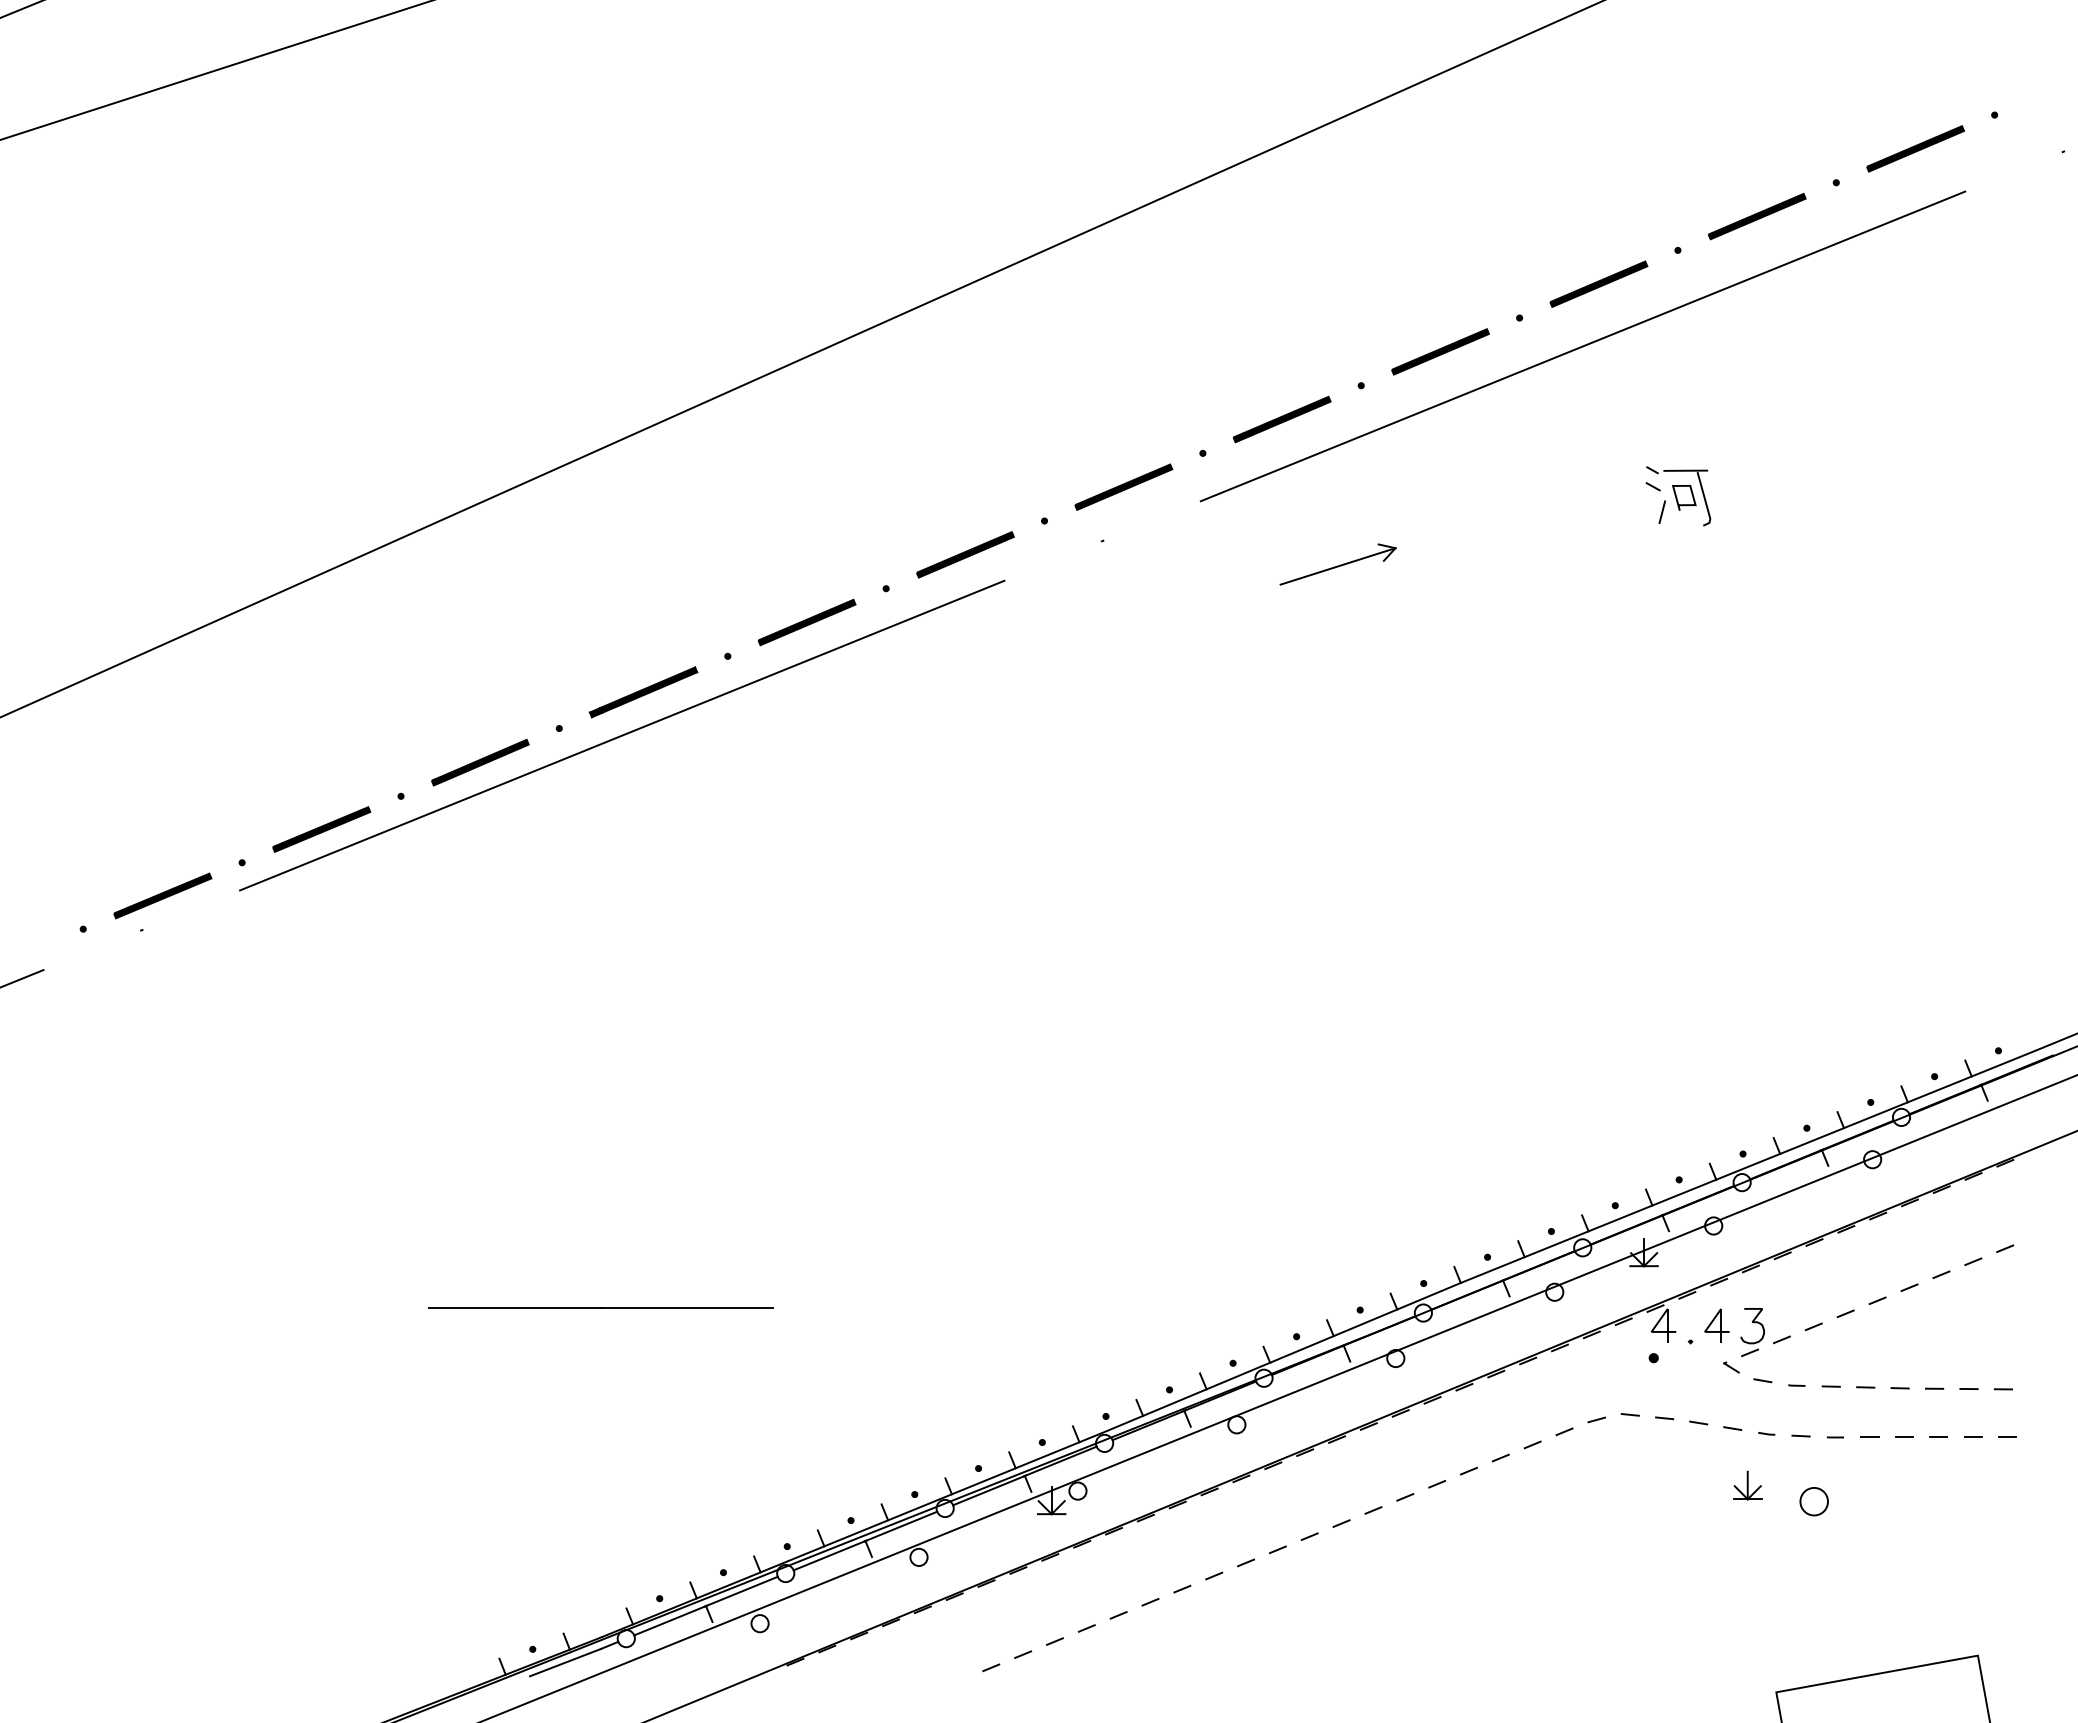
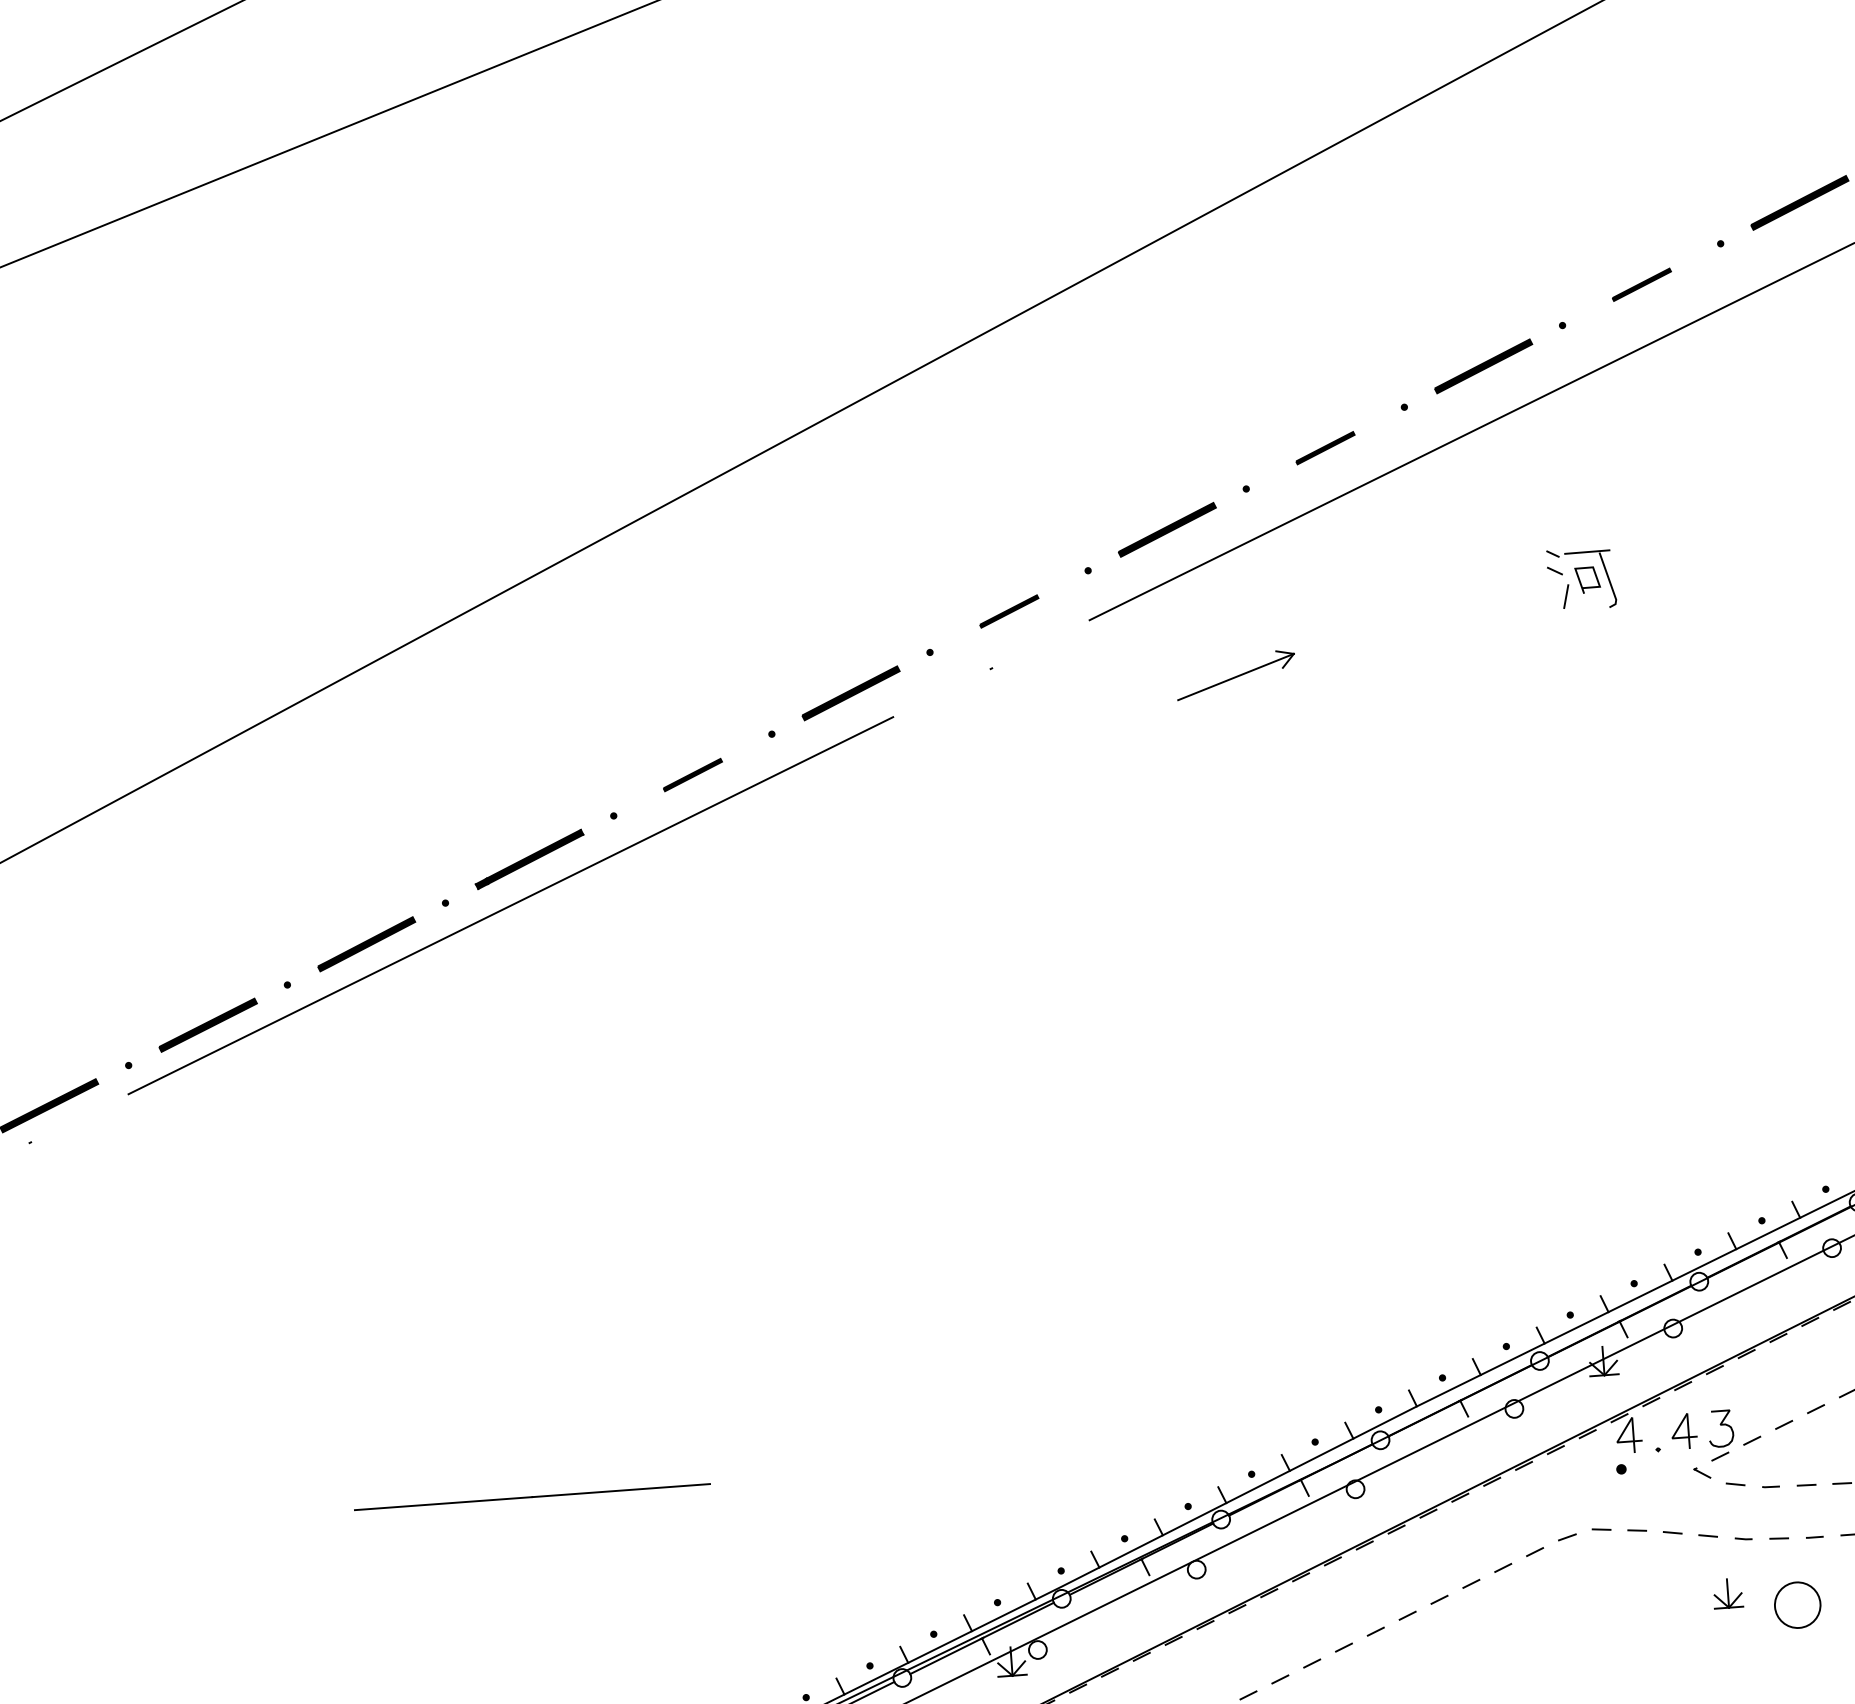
part: (1757, 216) -> (1641, 284), size x0.6
part: (1440, 351) -> (1325, 447), size x0.6
part: (1123, 486) -> (1008, 610), size x0.6
part: (806, 622) -> (692, 775), size x0.6
circle: (1813, 1501) -> (1796, 1605), size x1.6

